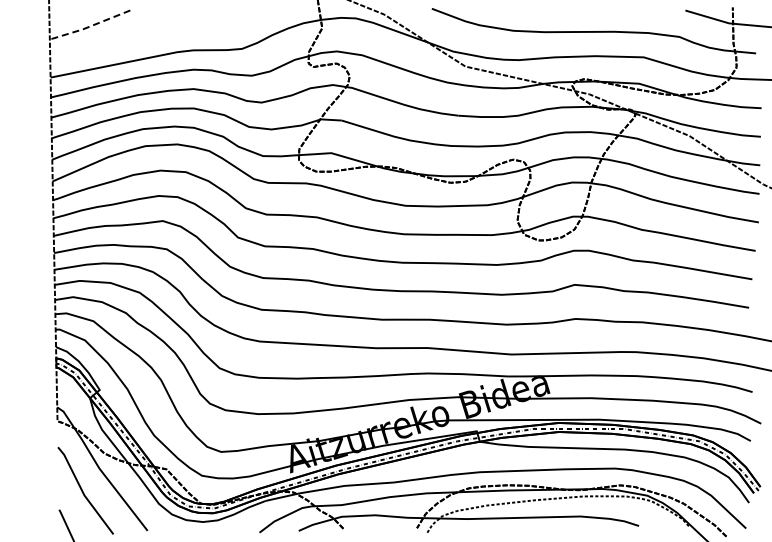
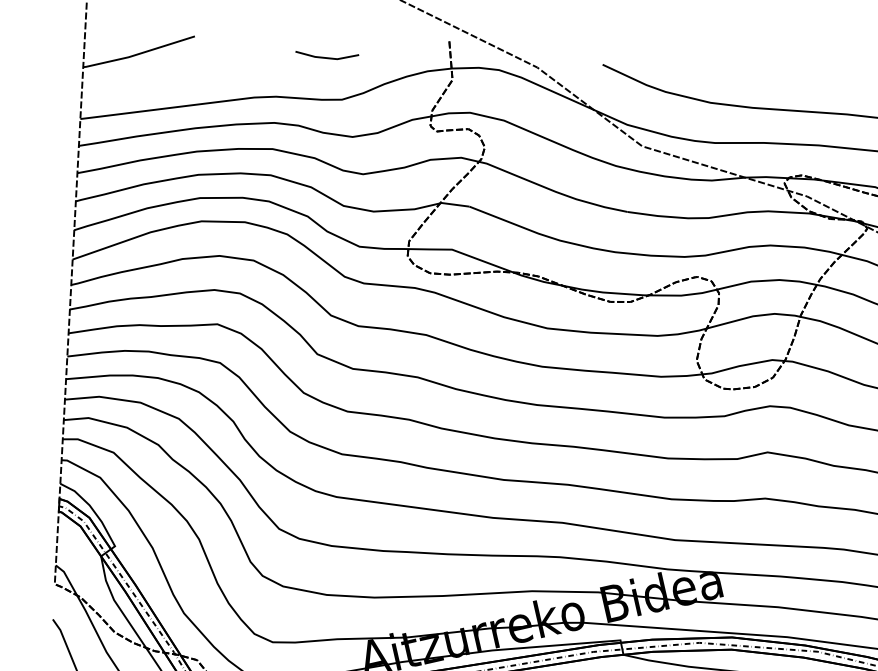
line: (228, 18) -> (326, 57), added
line: (89, 26) -> (138, 53), dashed -> solid

